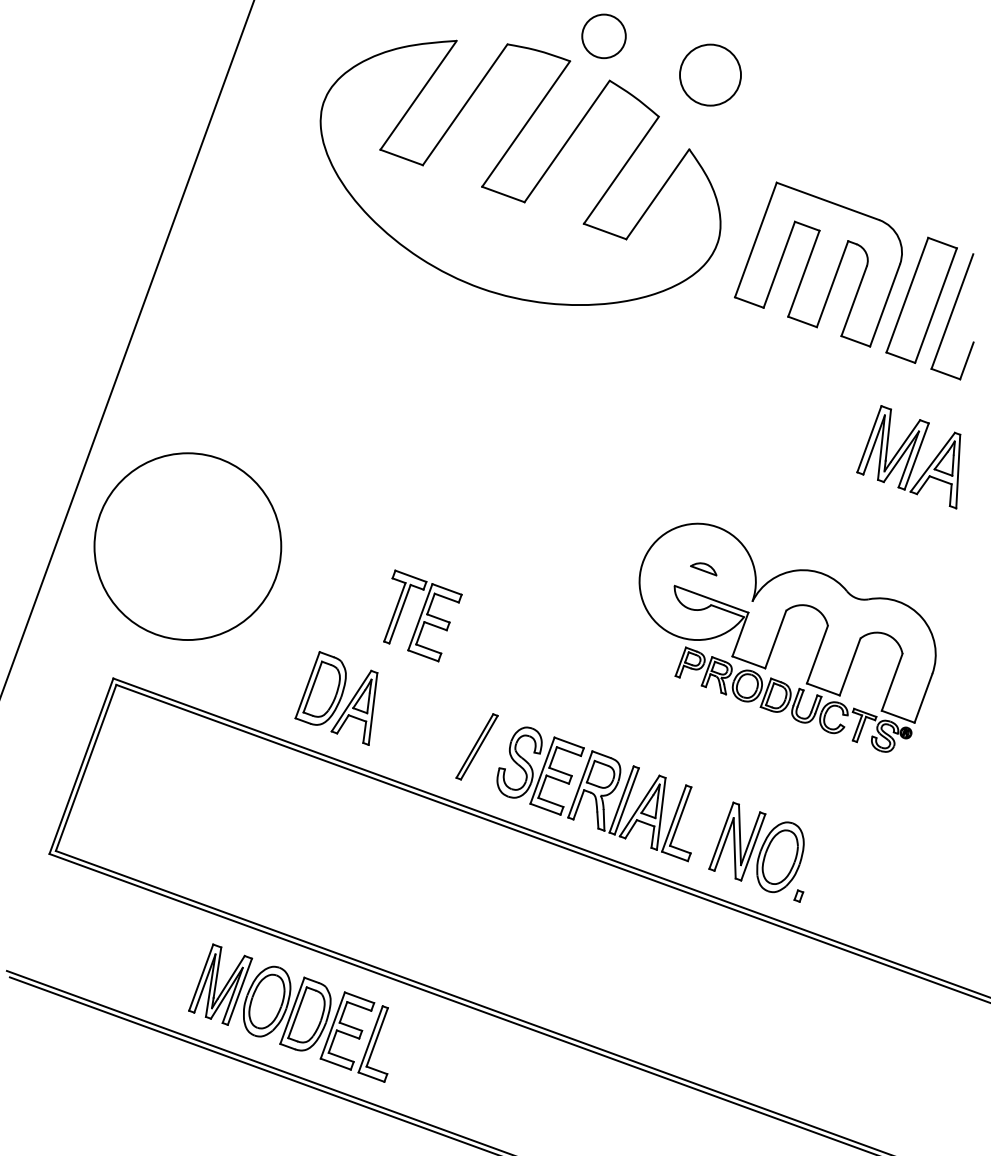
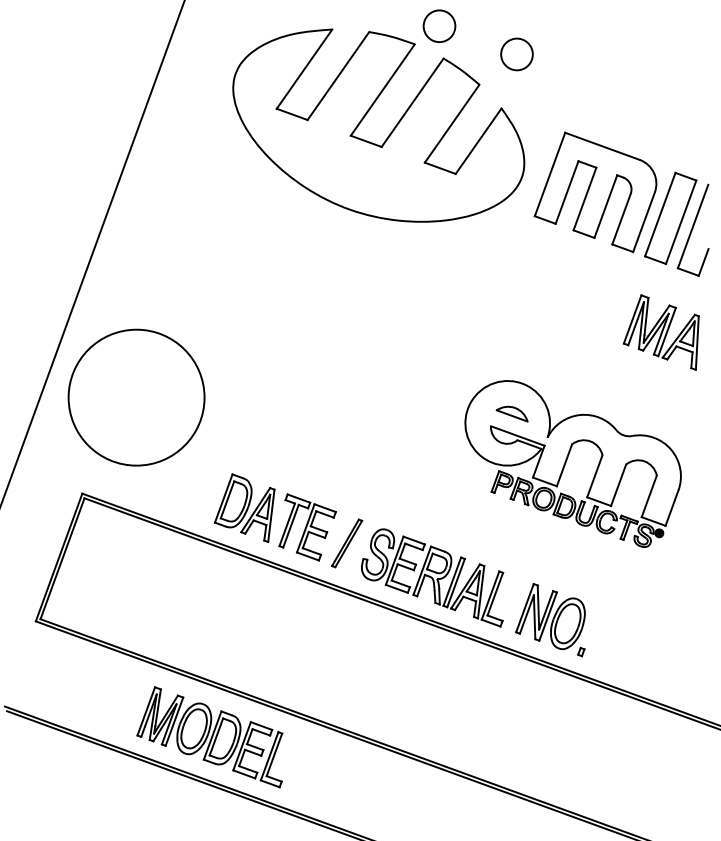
circle: (710, 74) -> (516, 54), size x0.71
part: (703, 569) -> (511, 414), size x1.67
part: (422, 615) -> (307, 527), moved

